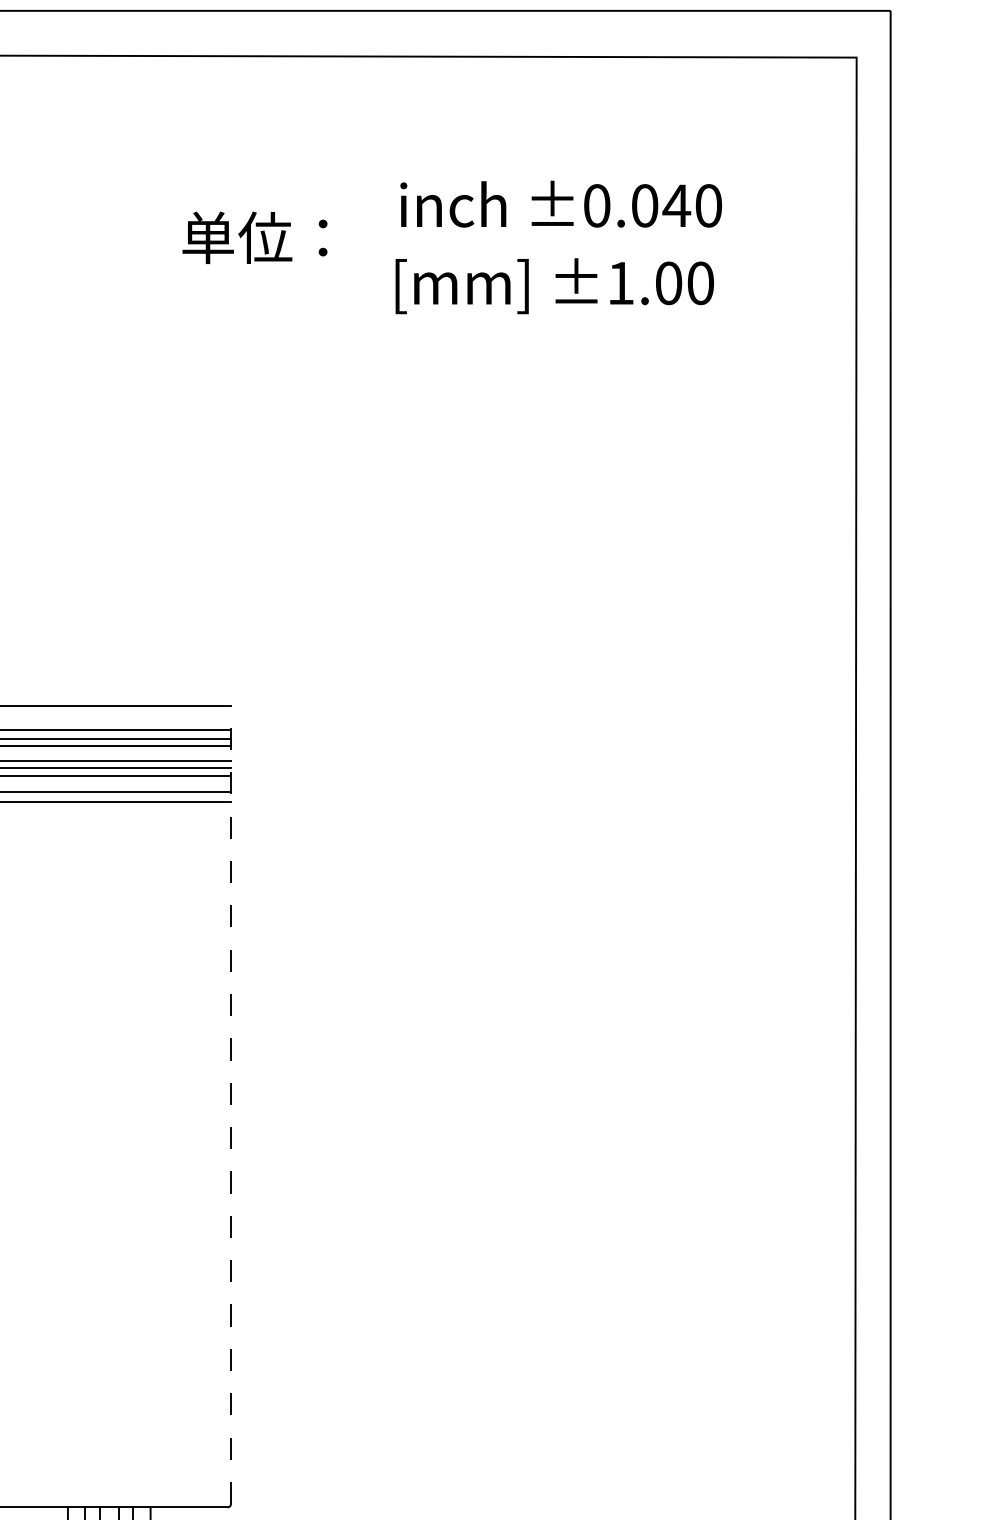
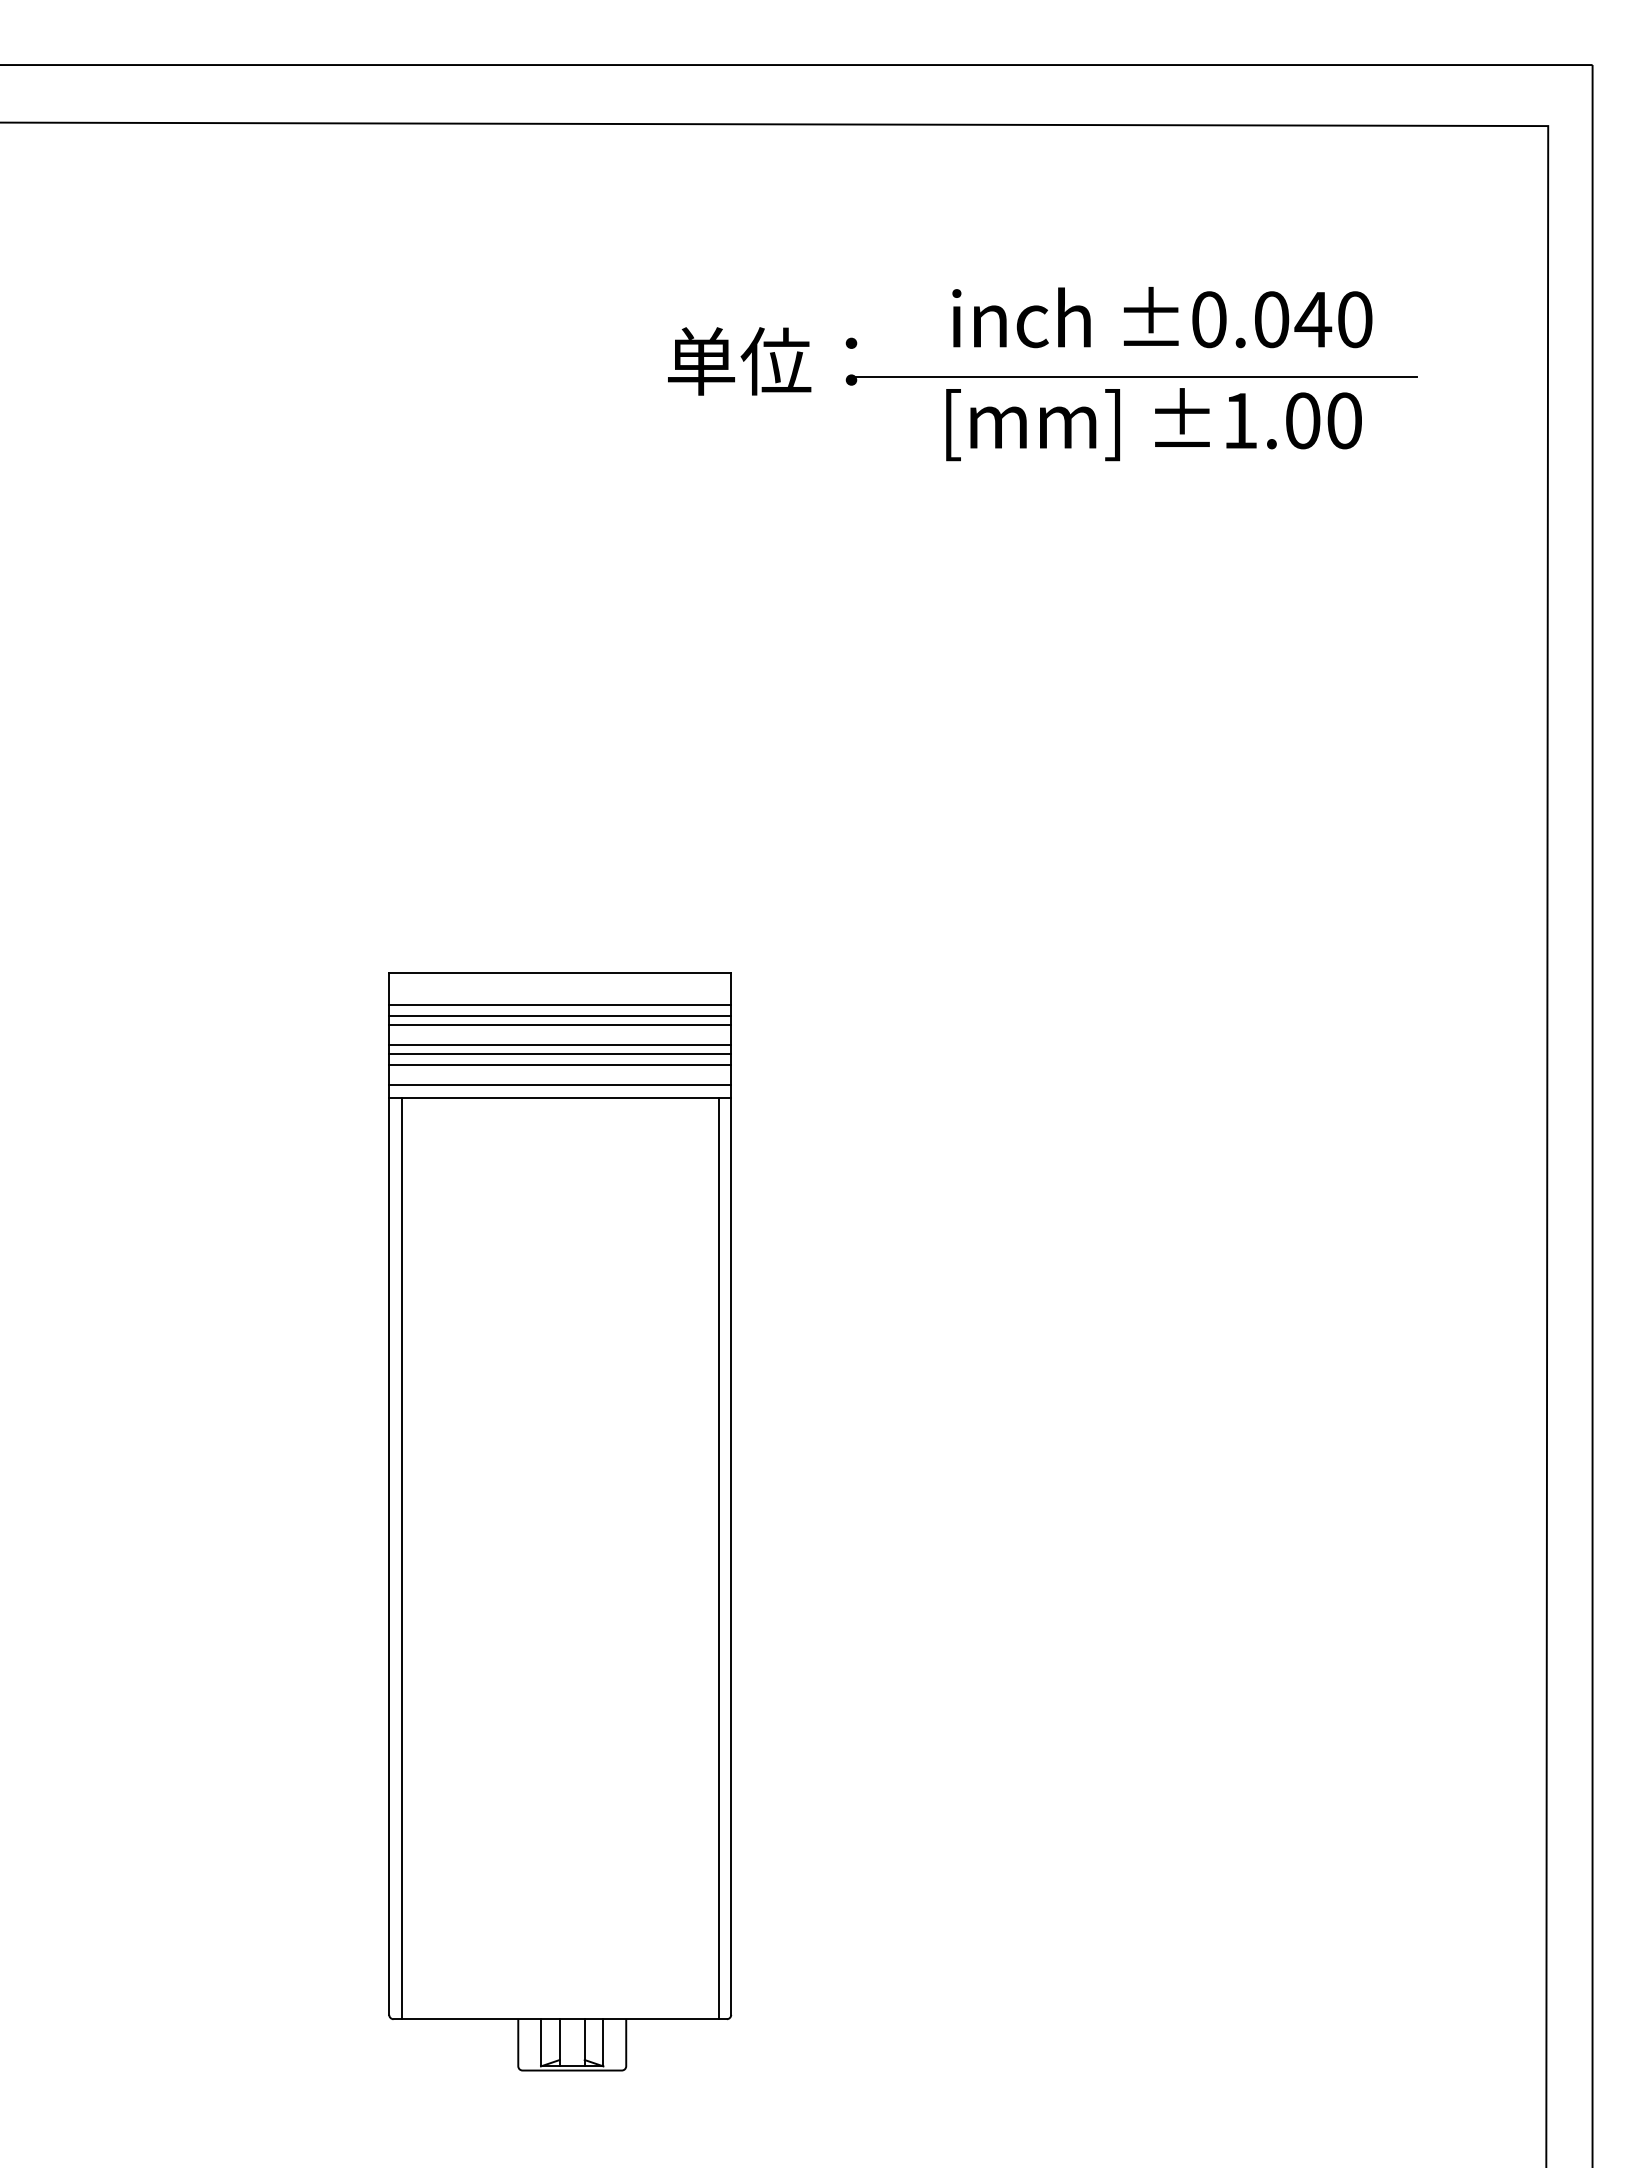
line: (540, 249) -> (1135, 376), added
line: (231, 1104) -> (731, 1493), dashed -> solid
line: (221, 1154) -> (718, 1558), added

